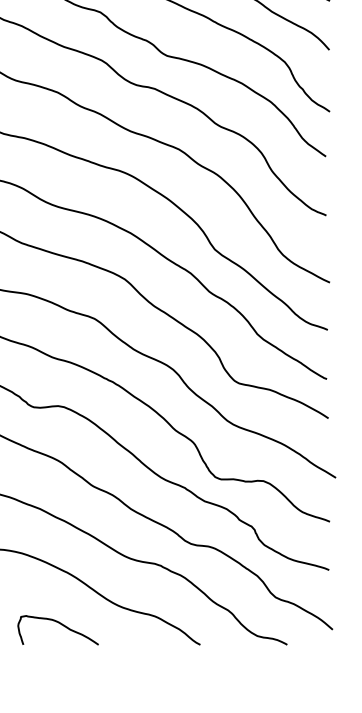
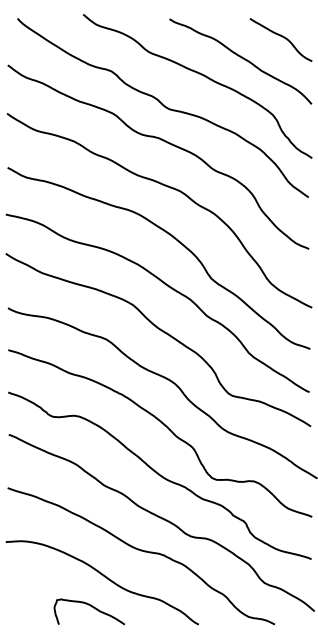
curve: (60, 625) -> (91, 607), moved

